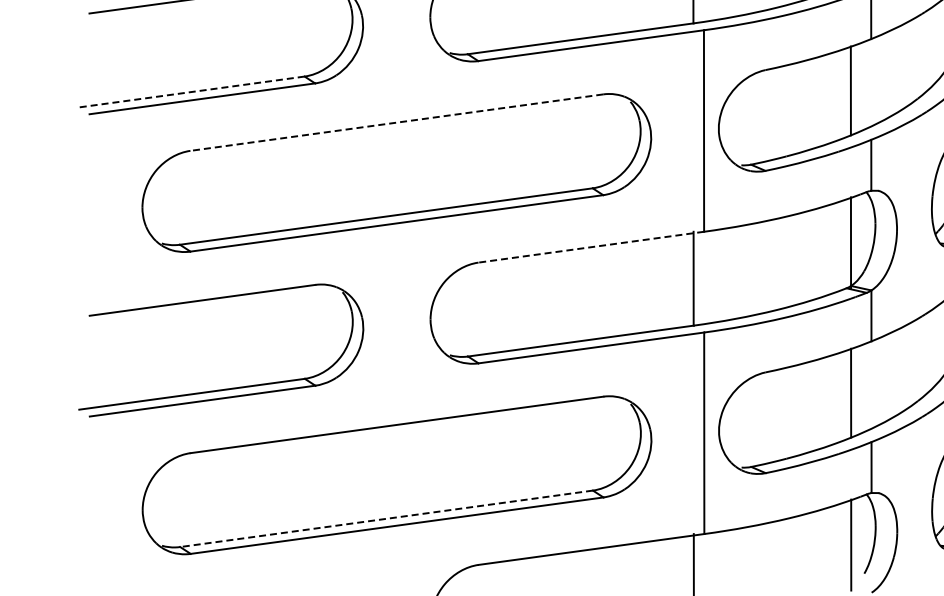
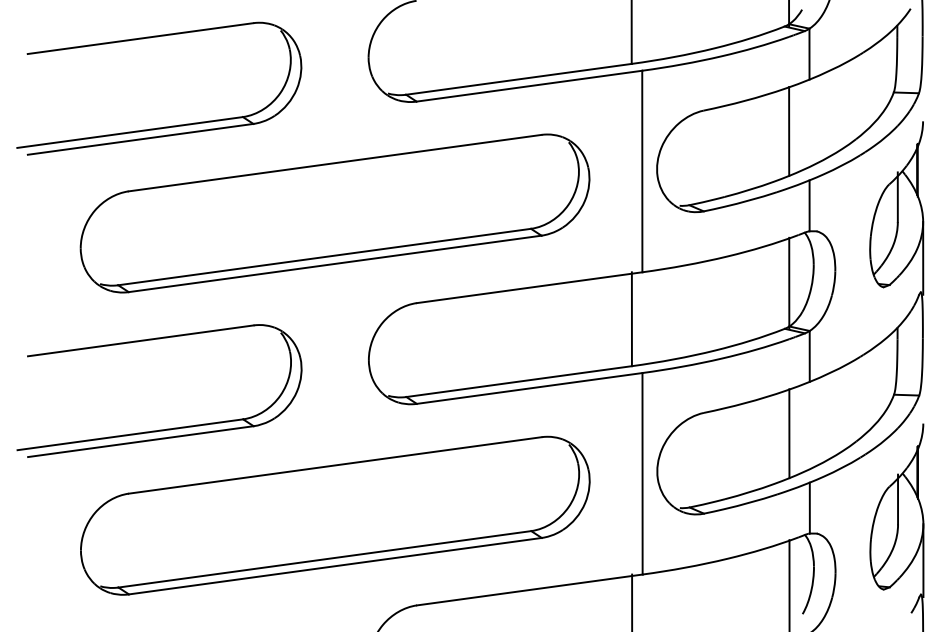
line: (192, 91) -> (130, 132), dashed -> solid
line: (396, 122) -> (334, 163), dashed -> solid
line: (591, 246) -> (529, 287), dashed -> solid
line: (386, 518) -> (324, 559), dashed -> solid

